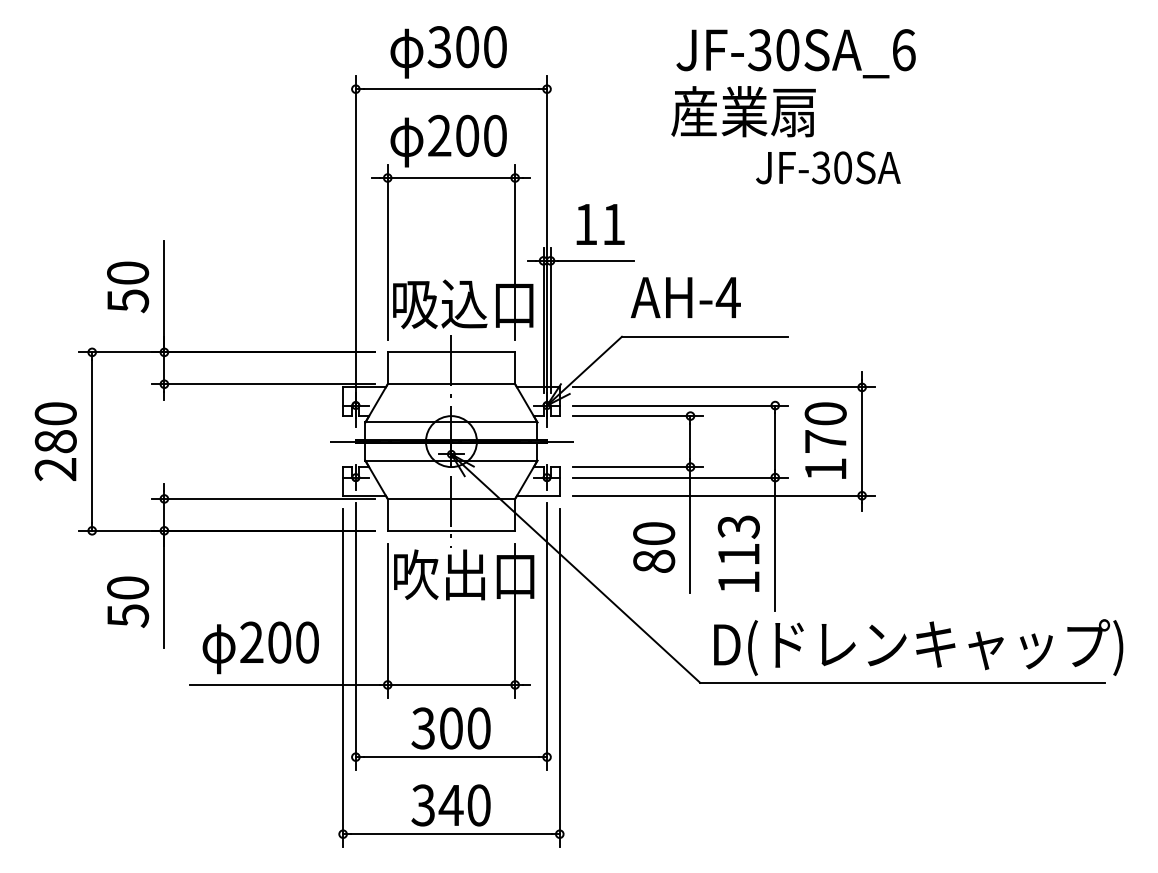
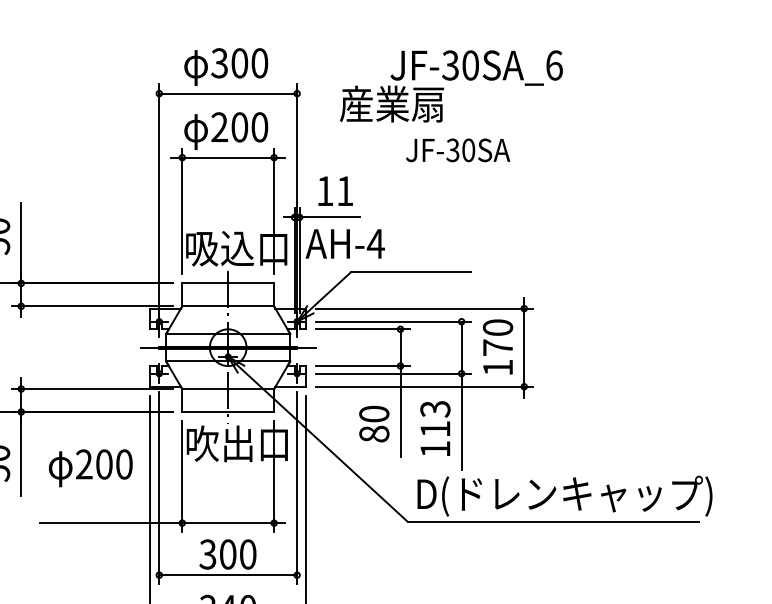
text: (743, 111) -> (391, 103), moved
text: (828, 167) -> (458, 150), moved
text: (685, 297) -> (345, 243), moved
text: (260, 647) -> (90, 468), moved

